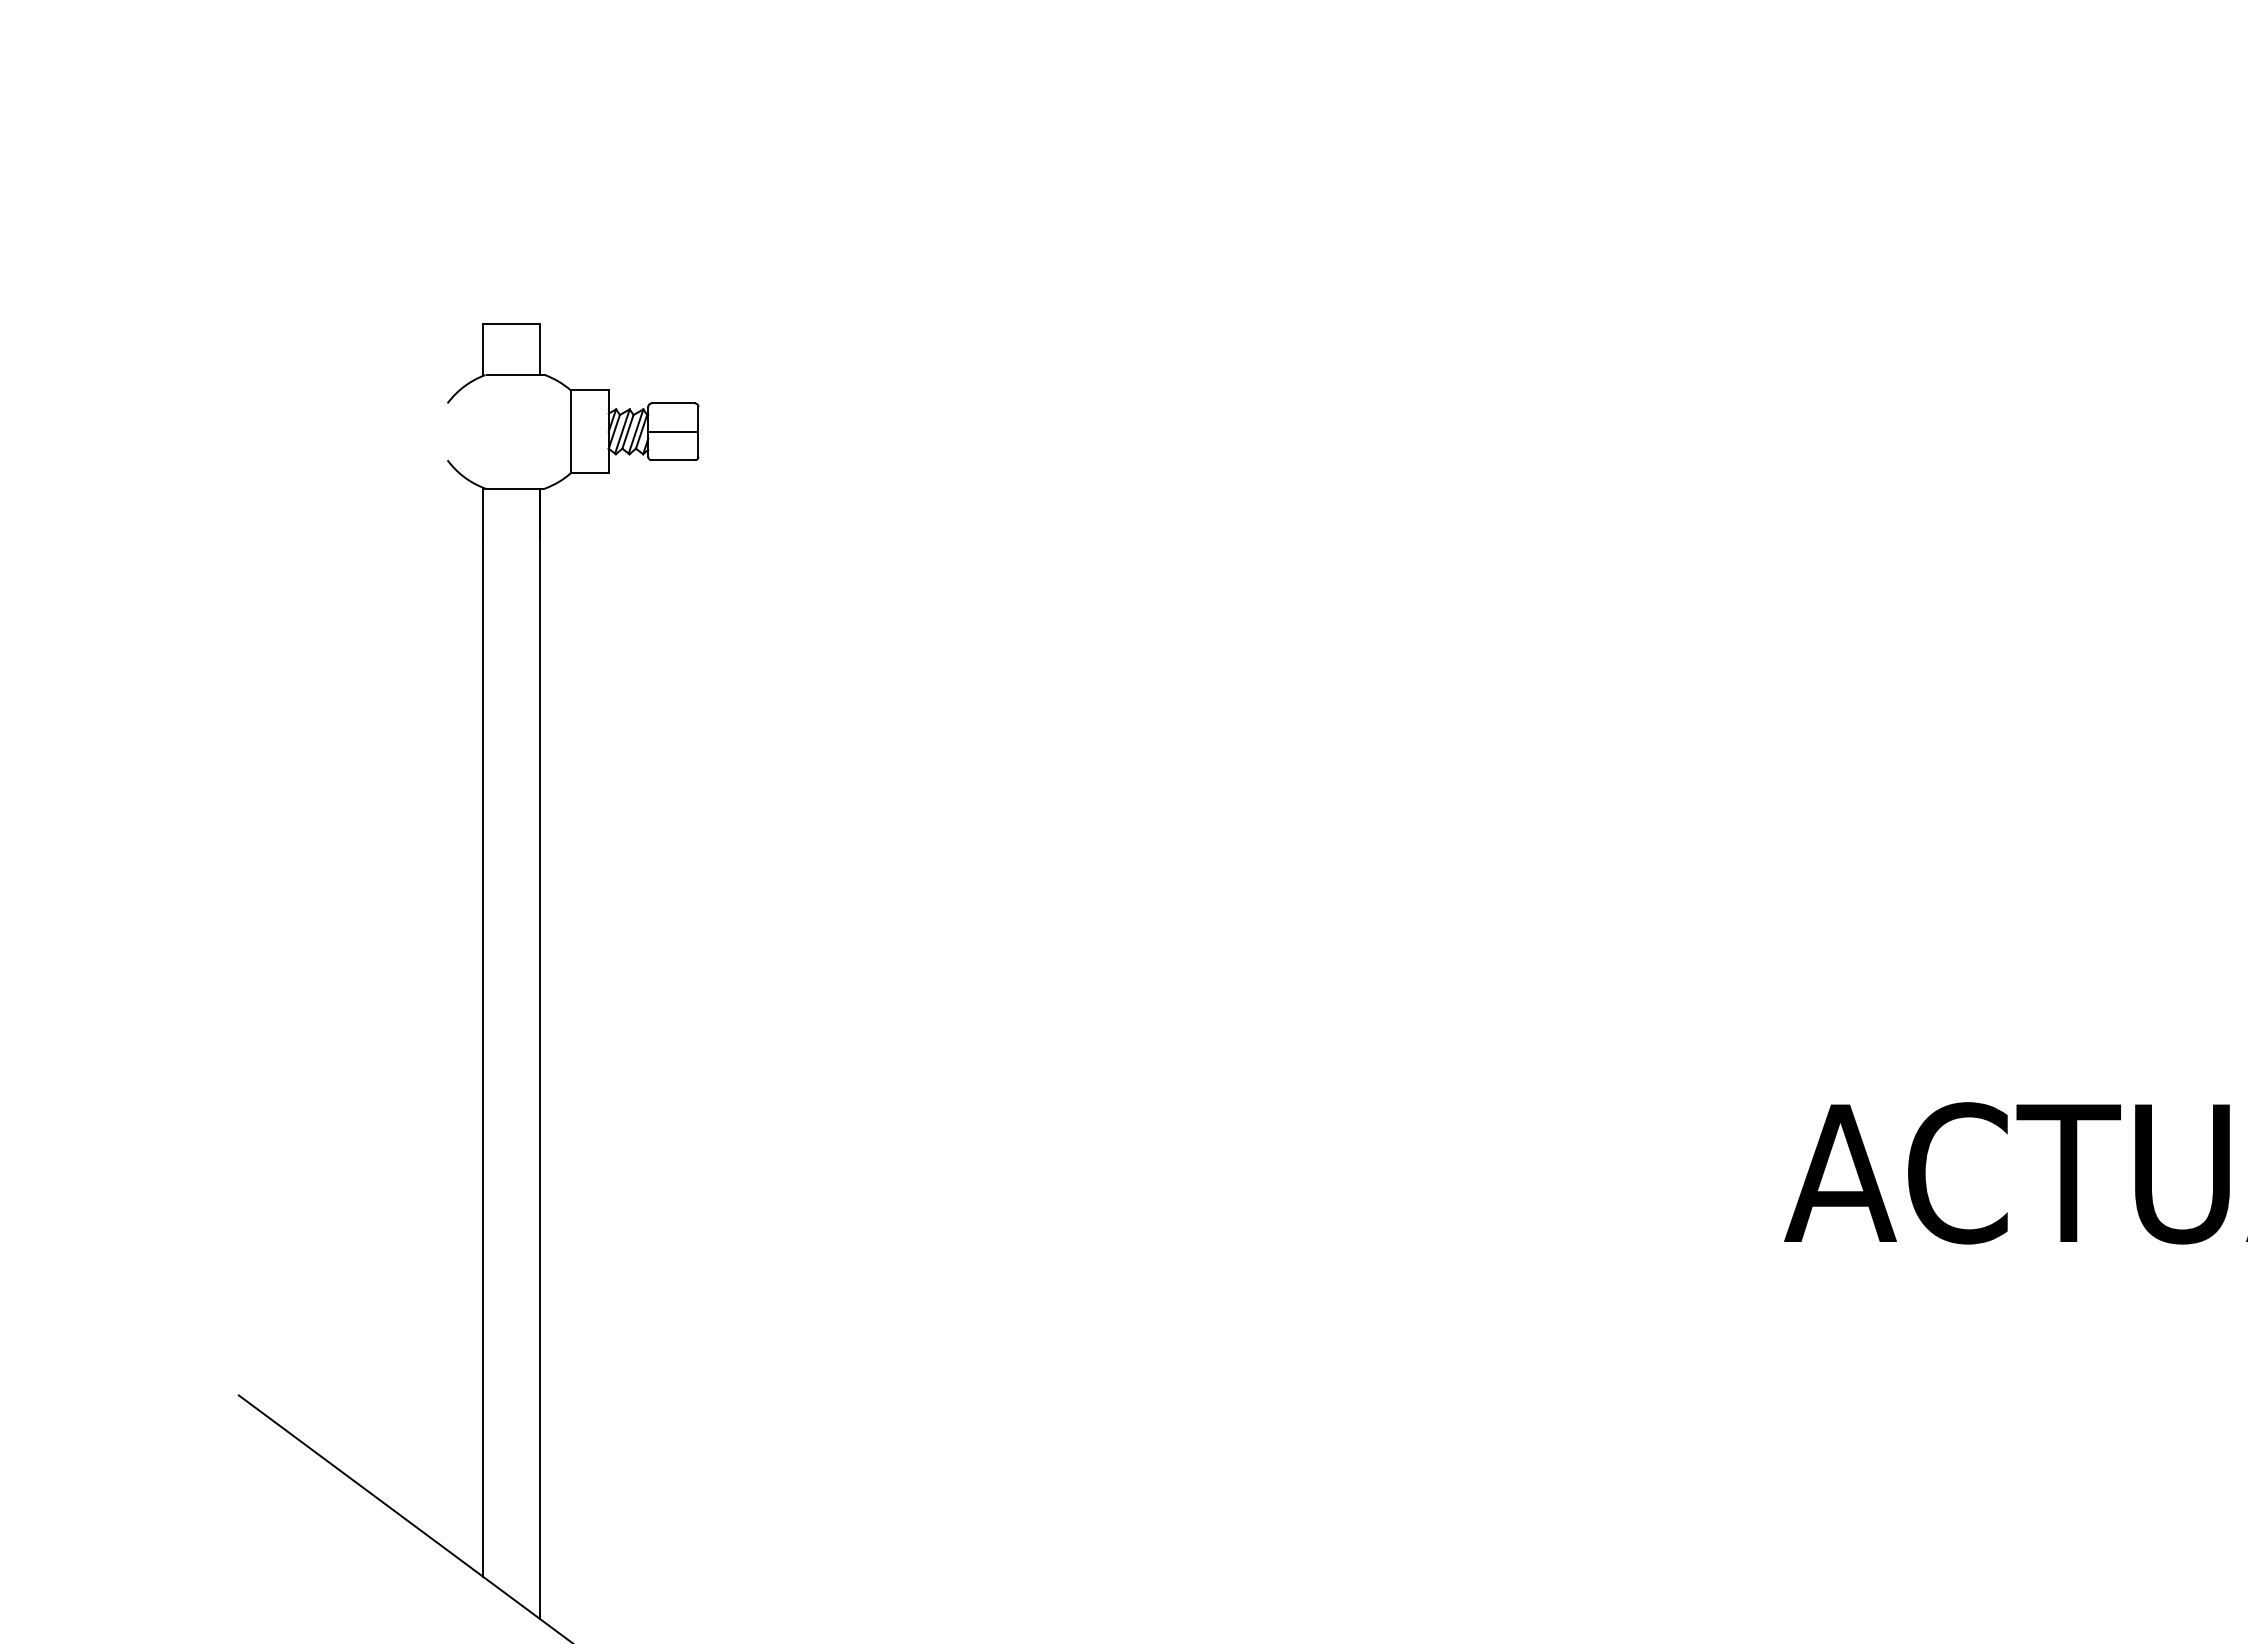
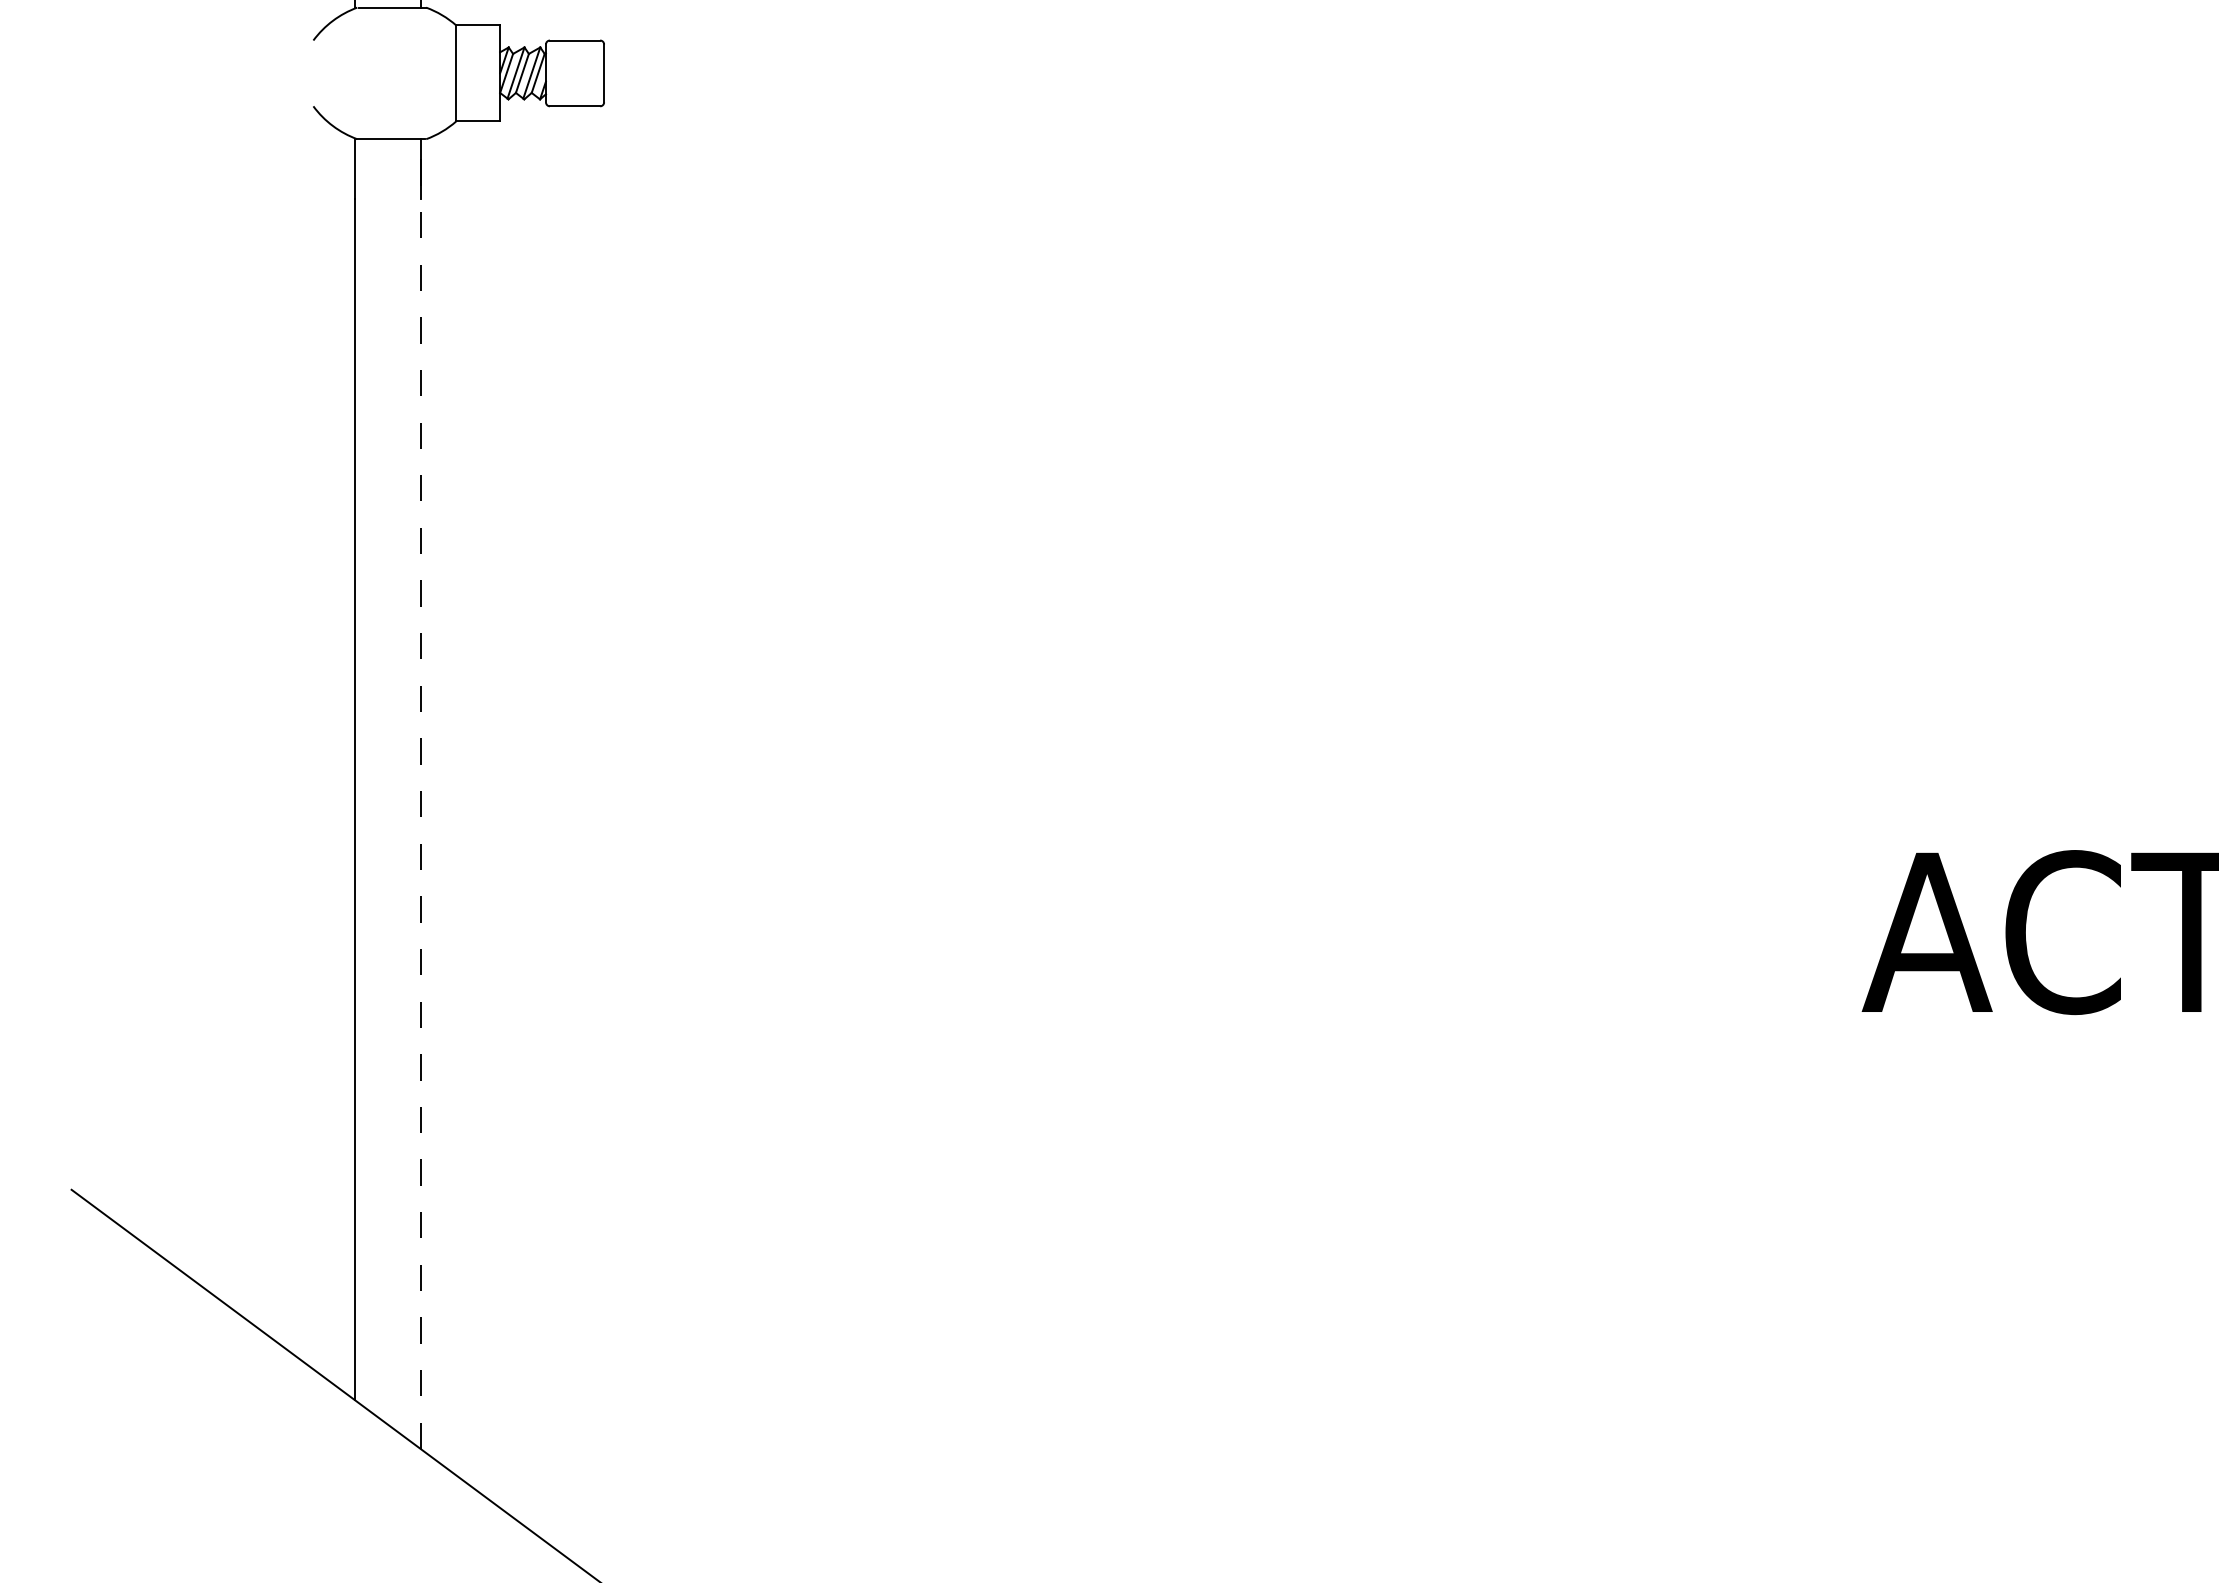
line: (673, 431) -> (575, 73), removed
line: (540, 1053) -> (421, 793), solid -> dashed

